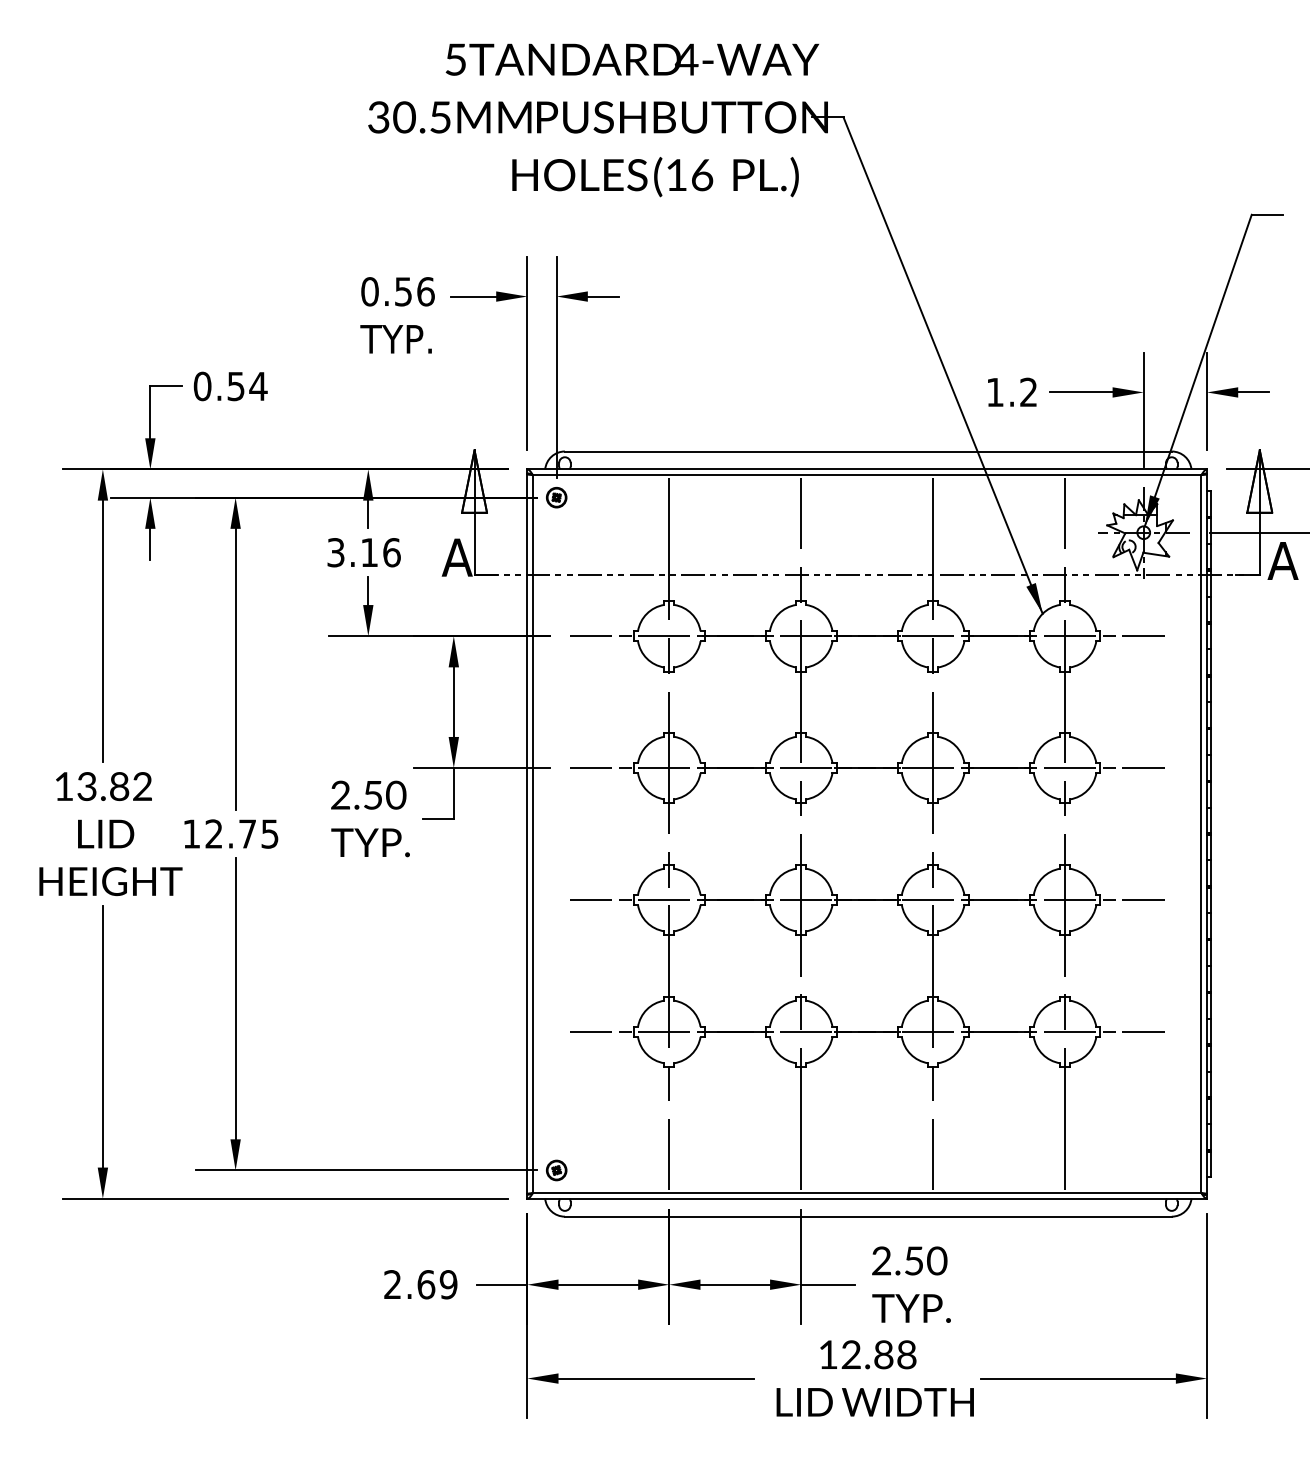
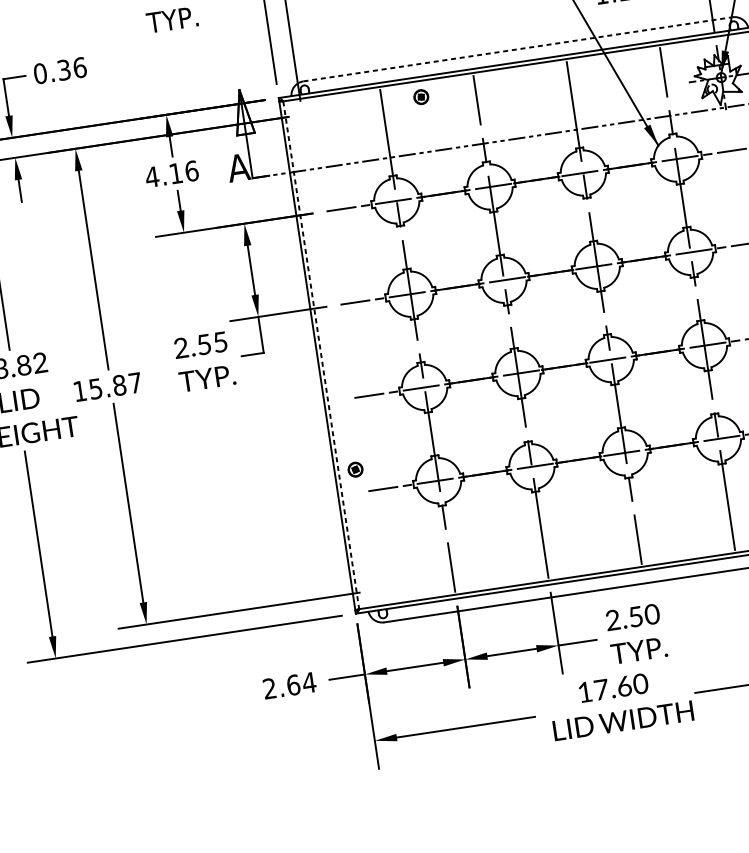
text: (247, 386) -> (72, 68), 0.54 -> 0.36
line: (868, 451) -> (518, 49), solid -> dashed
part: (556, 497) -> (421, 97), moved
text: (335, 552) -> (151, 177), 3.16 -> 4.16
text: (396, 794) -> (220, 341), 2.50 -> 2.55
text: (241, 833) -> (115, 385), 12.75 -> 15.87
line: (532, 834) -> (321, 355), solid -> dashed
part: (556, 1170) -> (355, 469), moved
text: (448, 1284) -> (309, 682), 2.69 -> 2.64
text: (879, 1354) -> (621, 686), 12.88 -> 17.60

